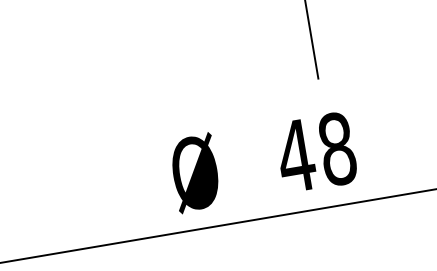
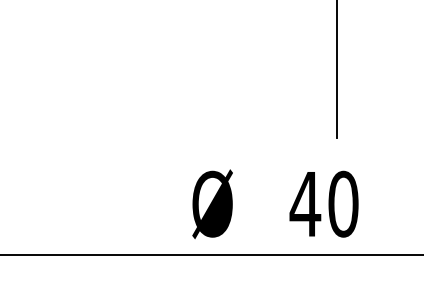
text: (337, 149) -> (343, 204), 48 -> 40

